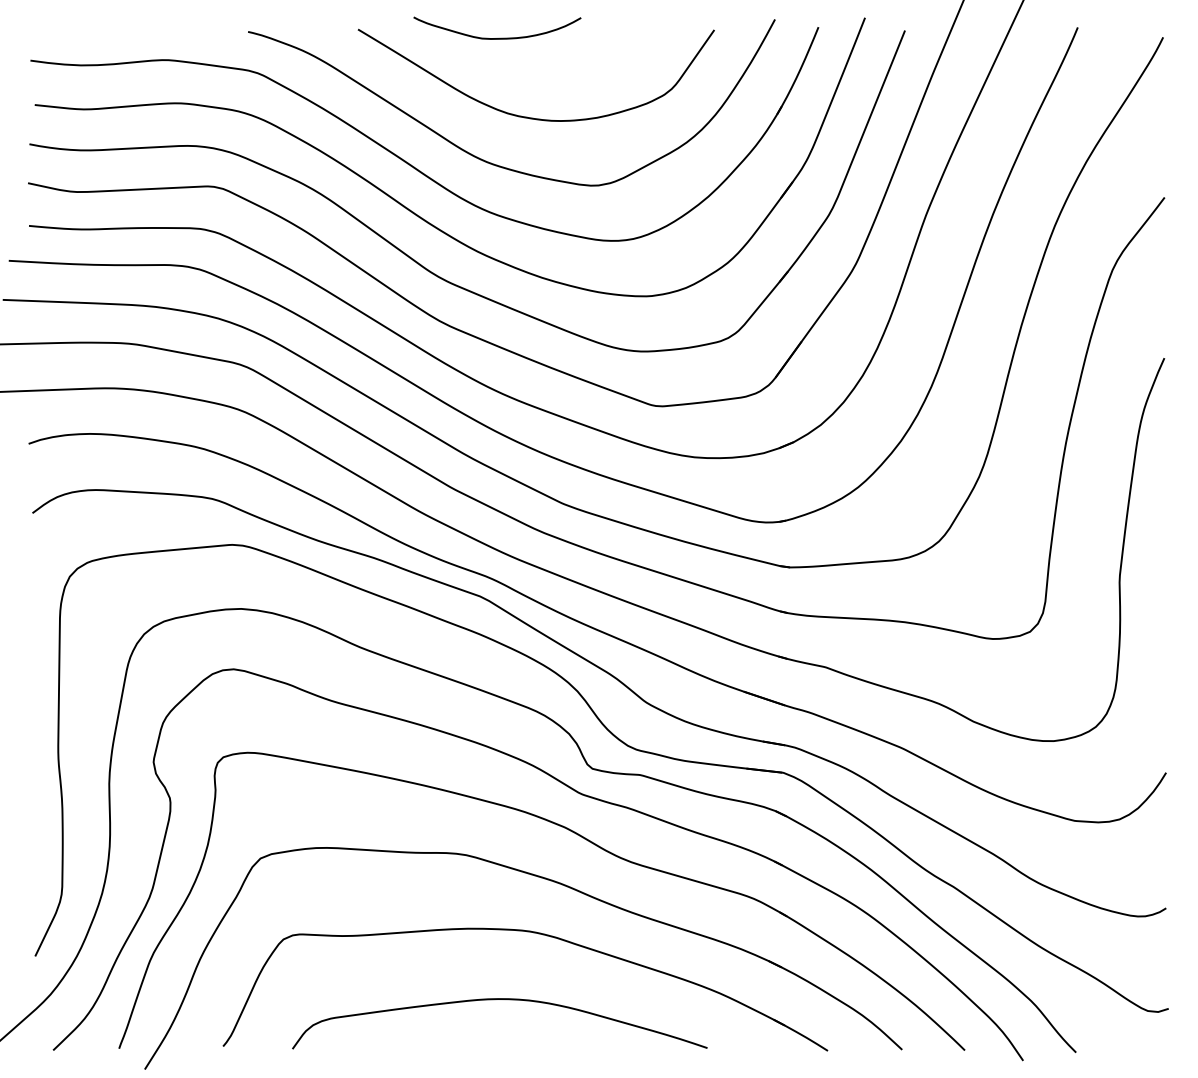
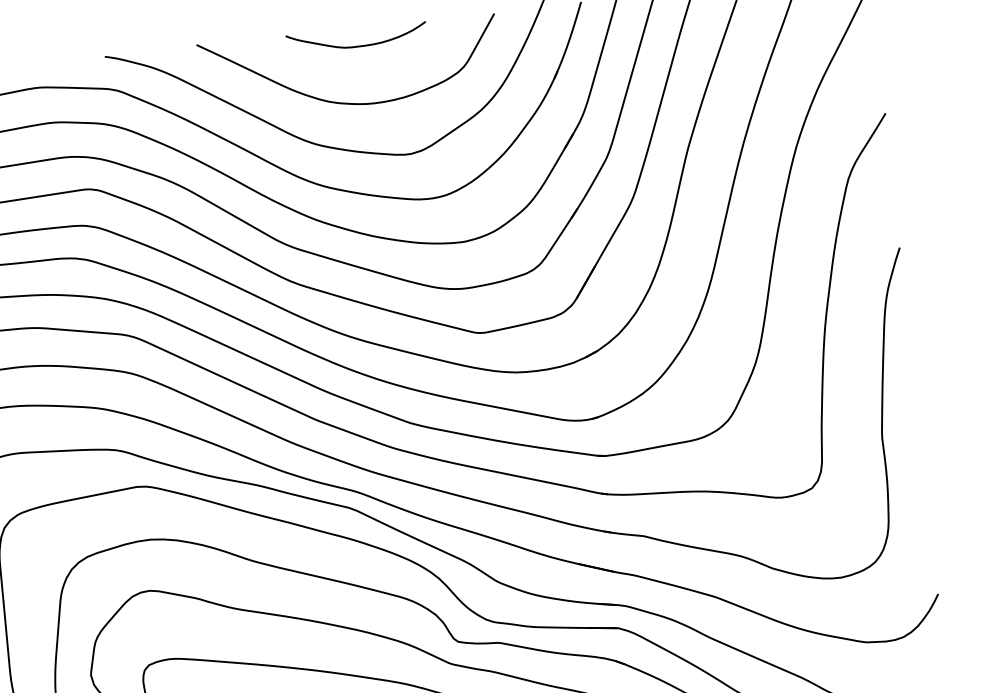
curve: (499, 37) -> (359, 45), moved

